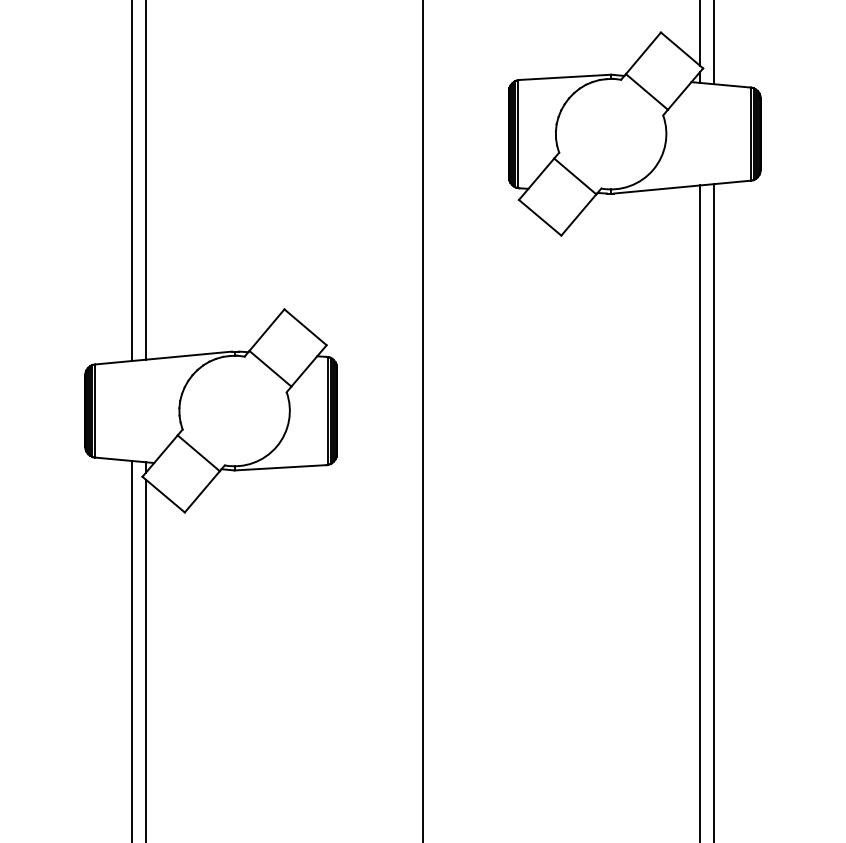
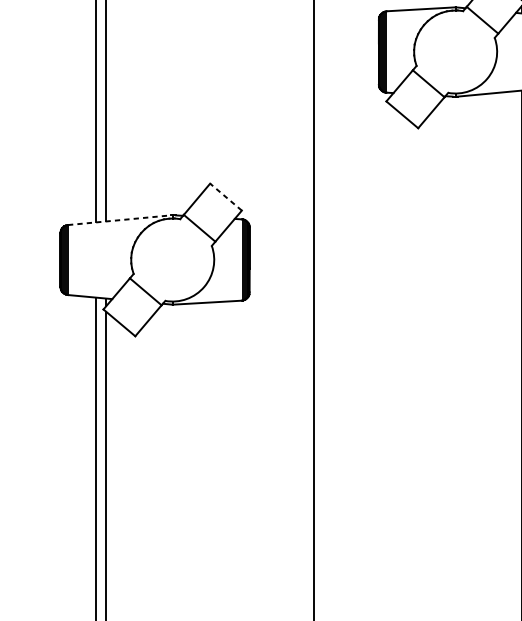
line: (305, 327) -> (225, 197), solid -> dashed
line: (163, 358) -> (119, 220), solid -> dashed

